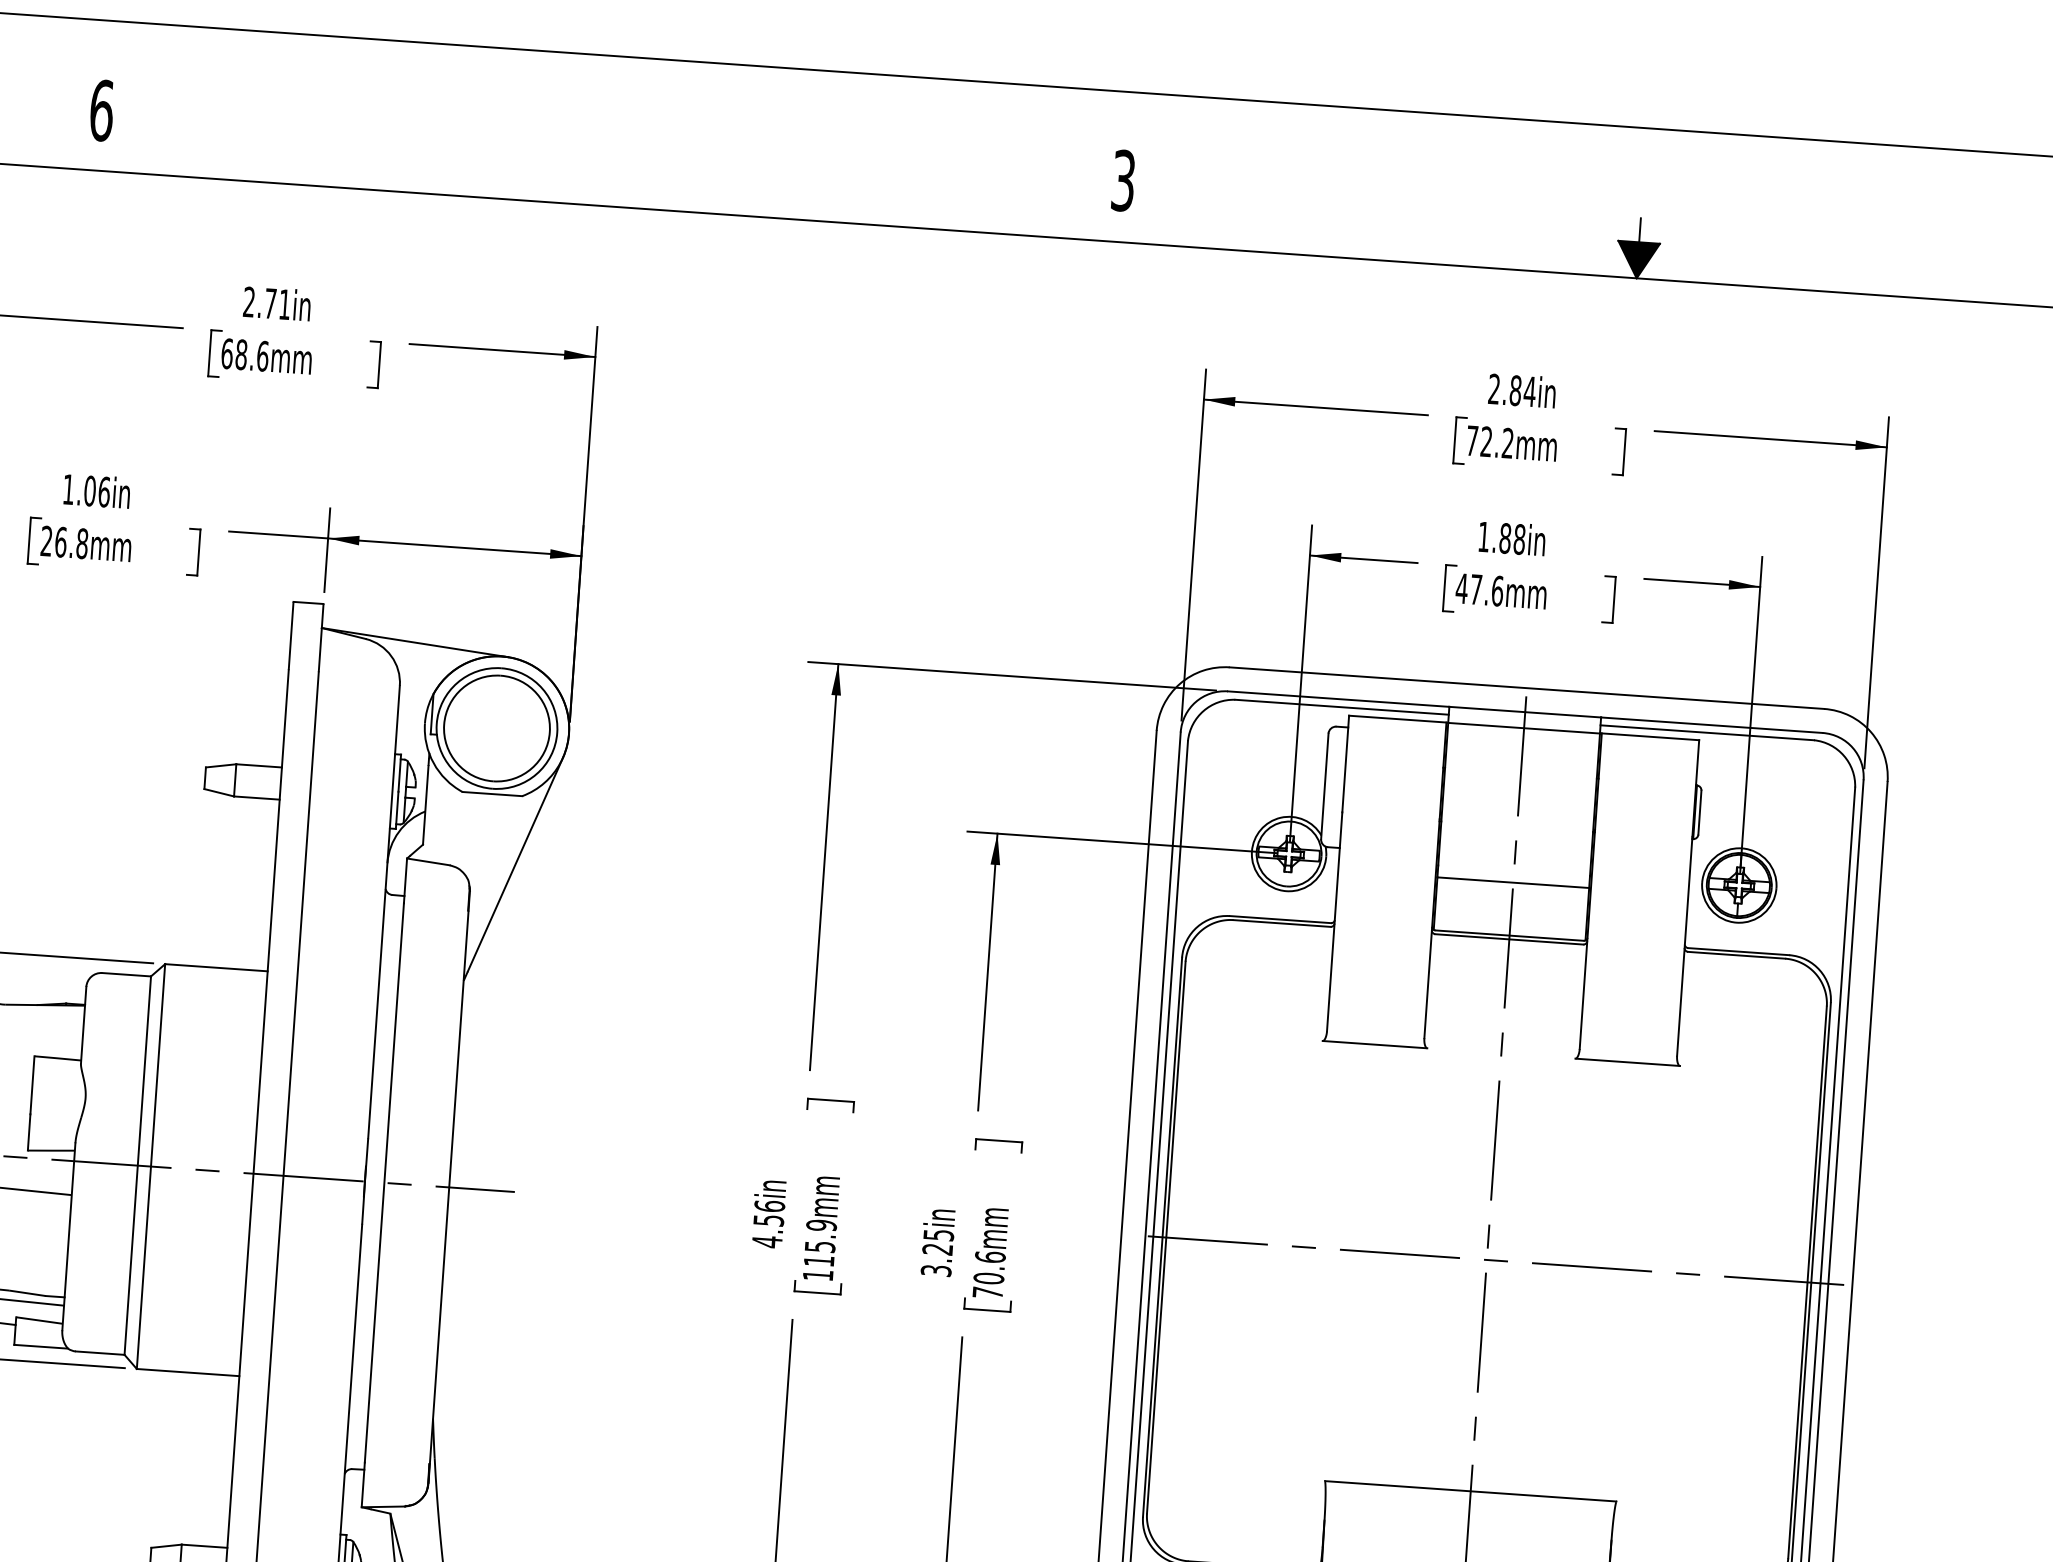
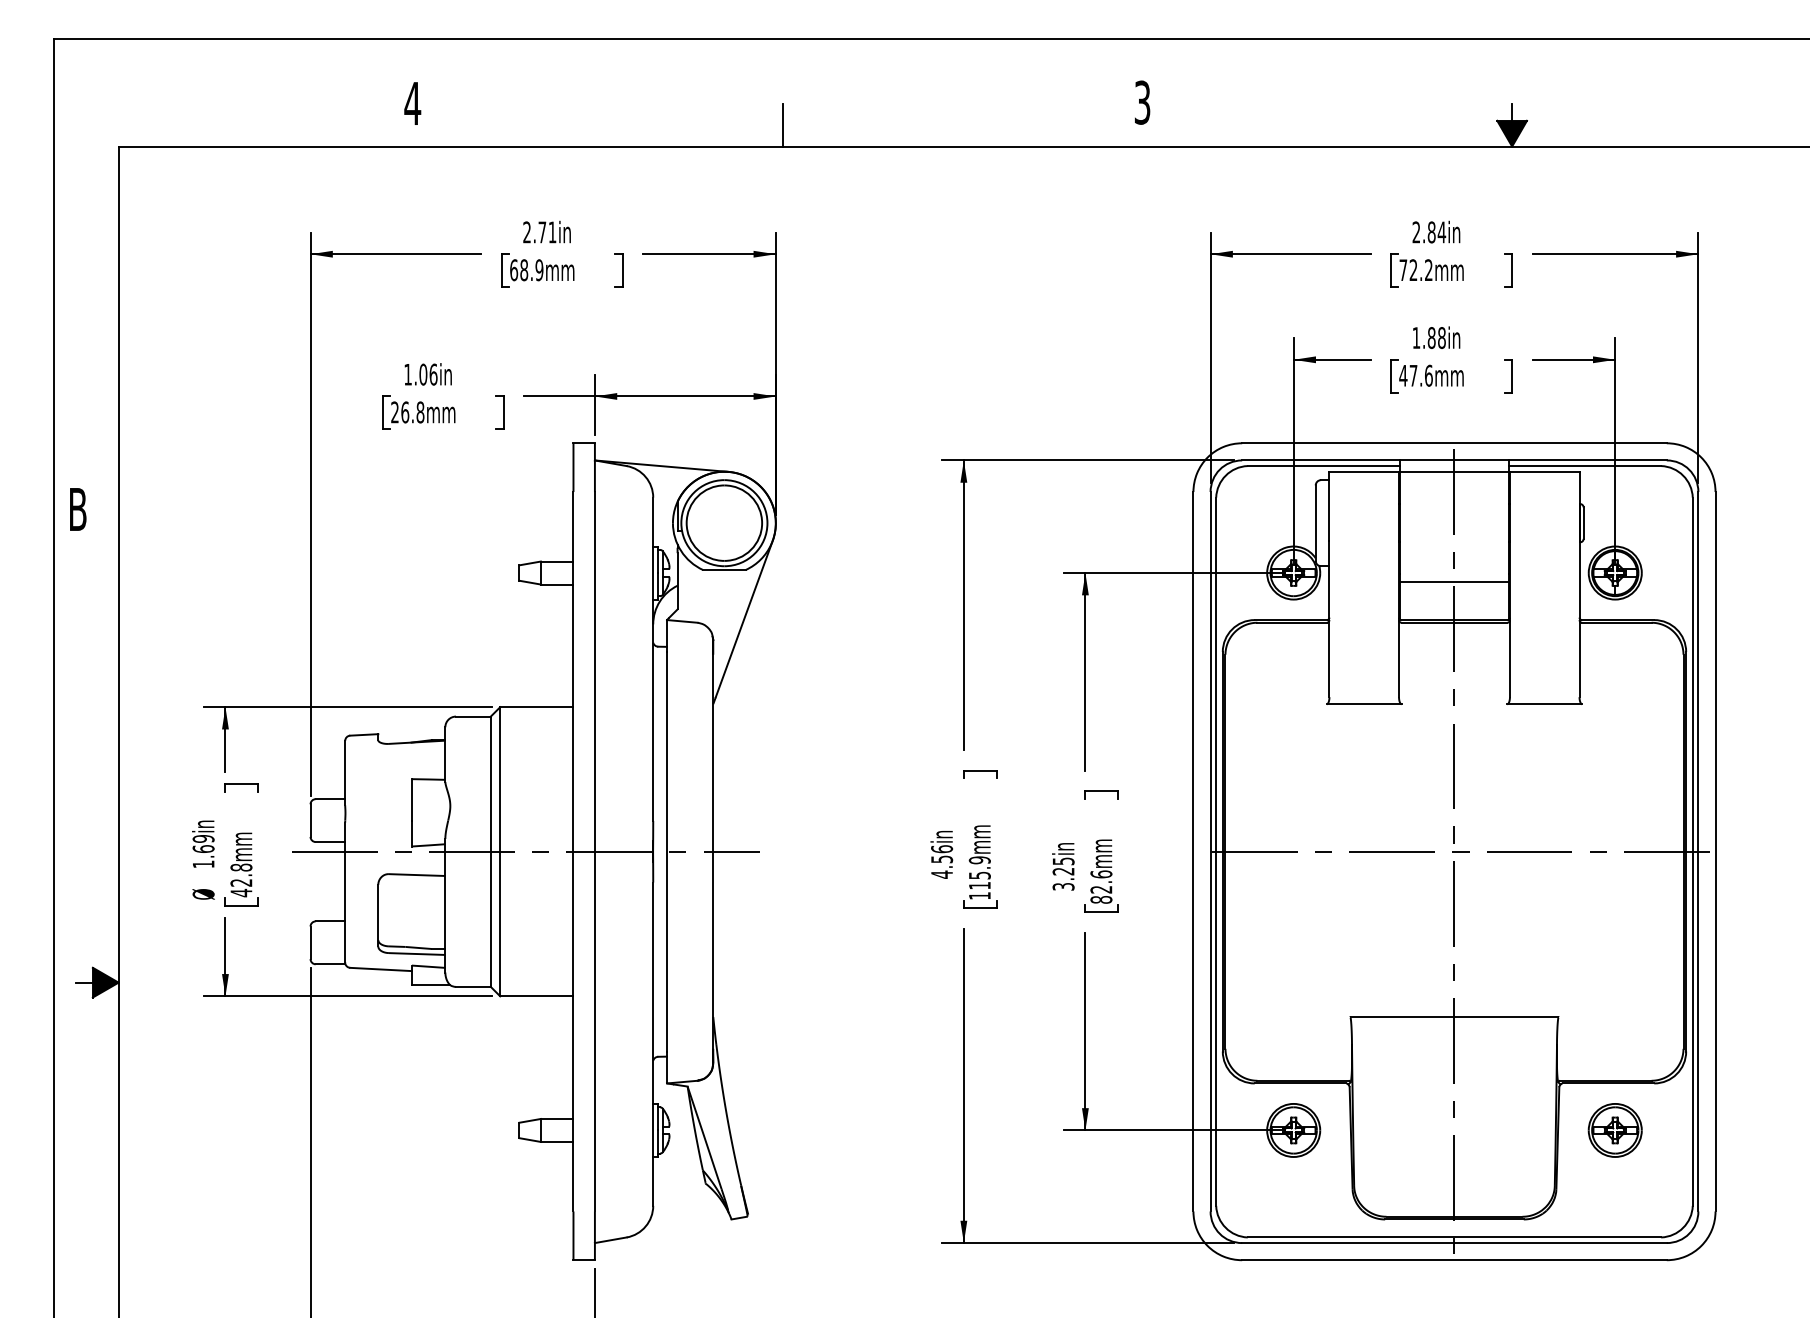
text: (101, 110) -> (412, 103), 6 -> 4
line: (618, 176) -> (783, 124), added
text: (262, 356) -> (539, 270), 68.6mm -> 68.9mm
text: (988, 1285) -> (1101, 894), 70.6mm -> 82.6mm

